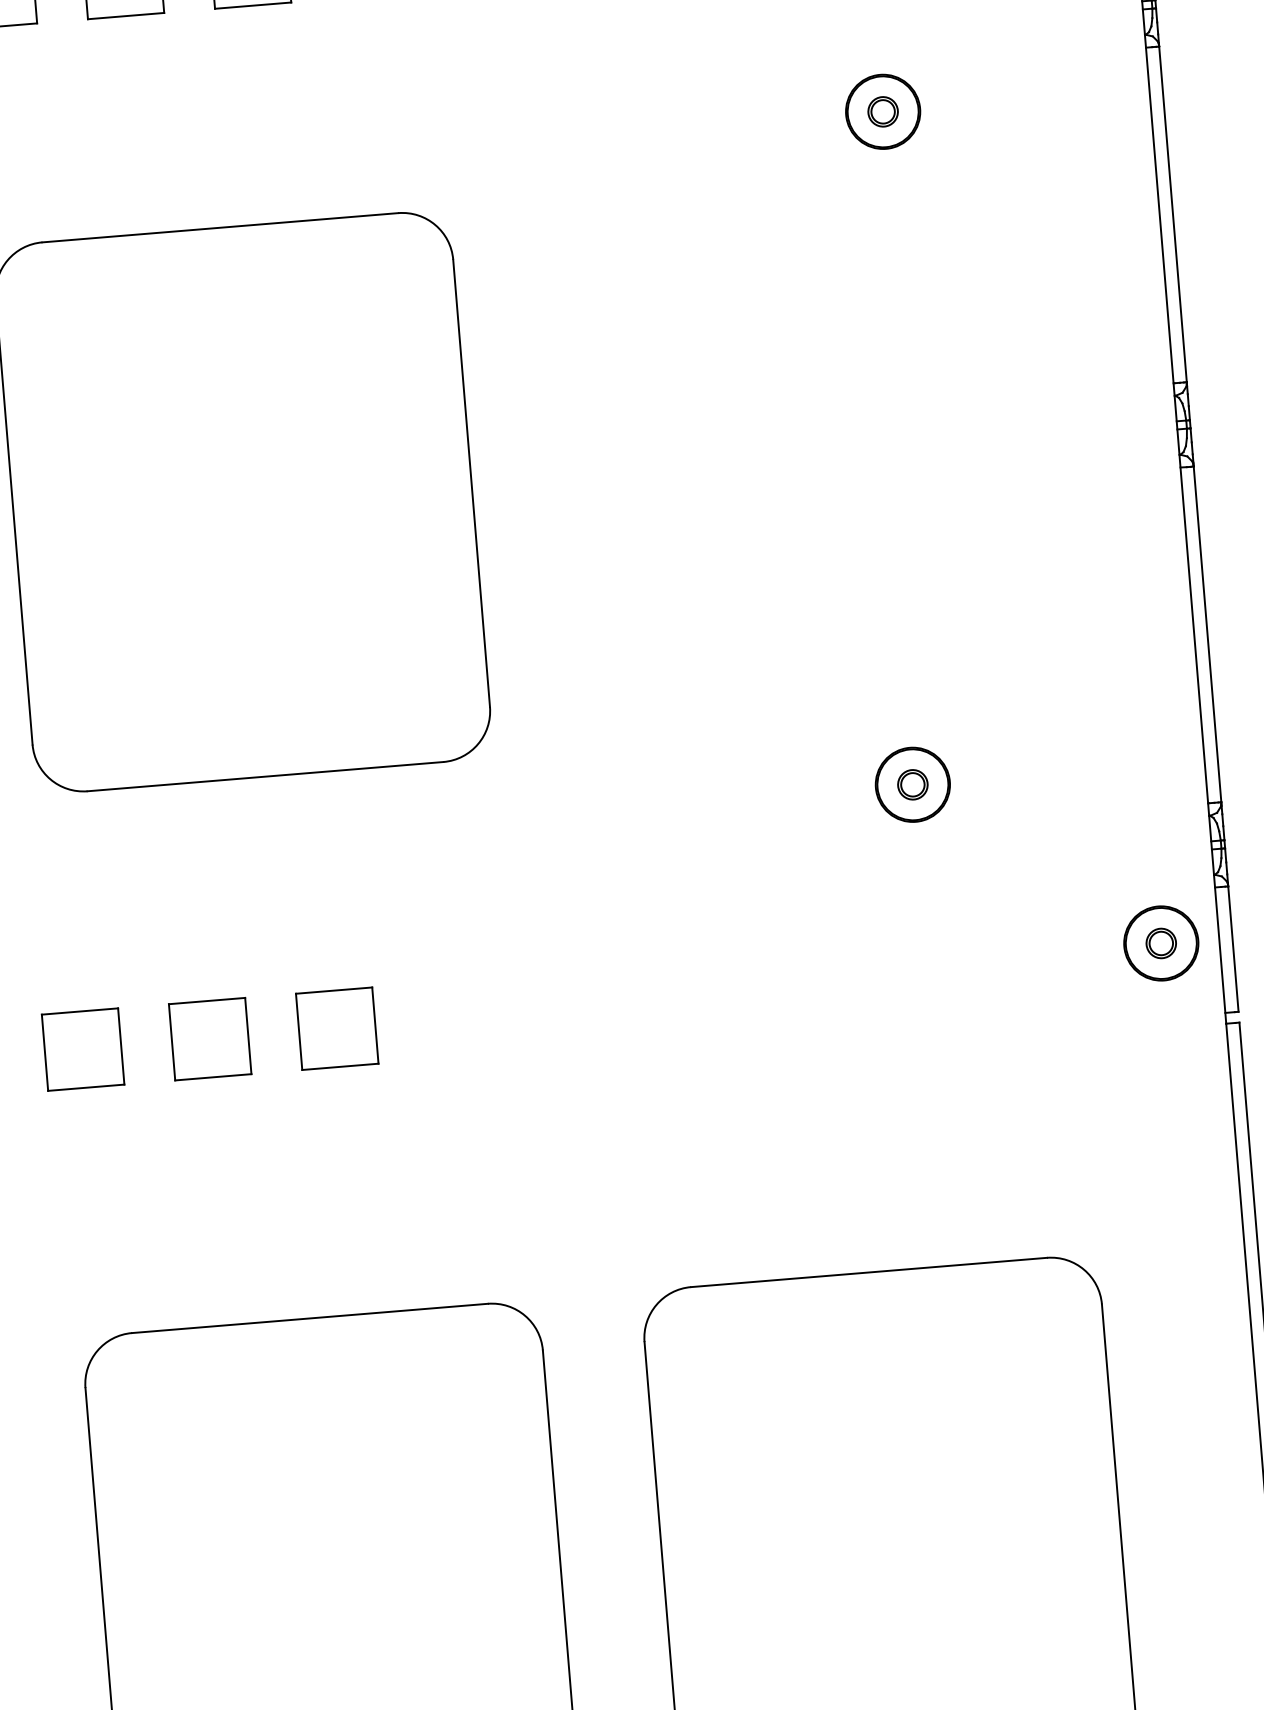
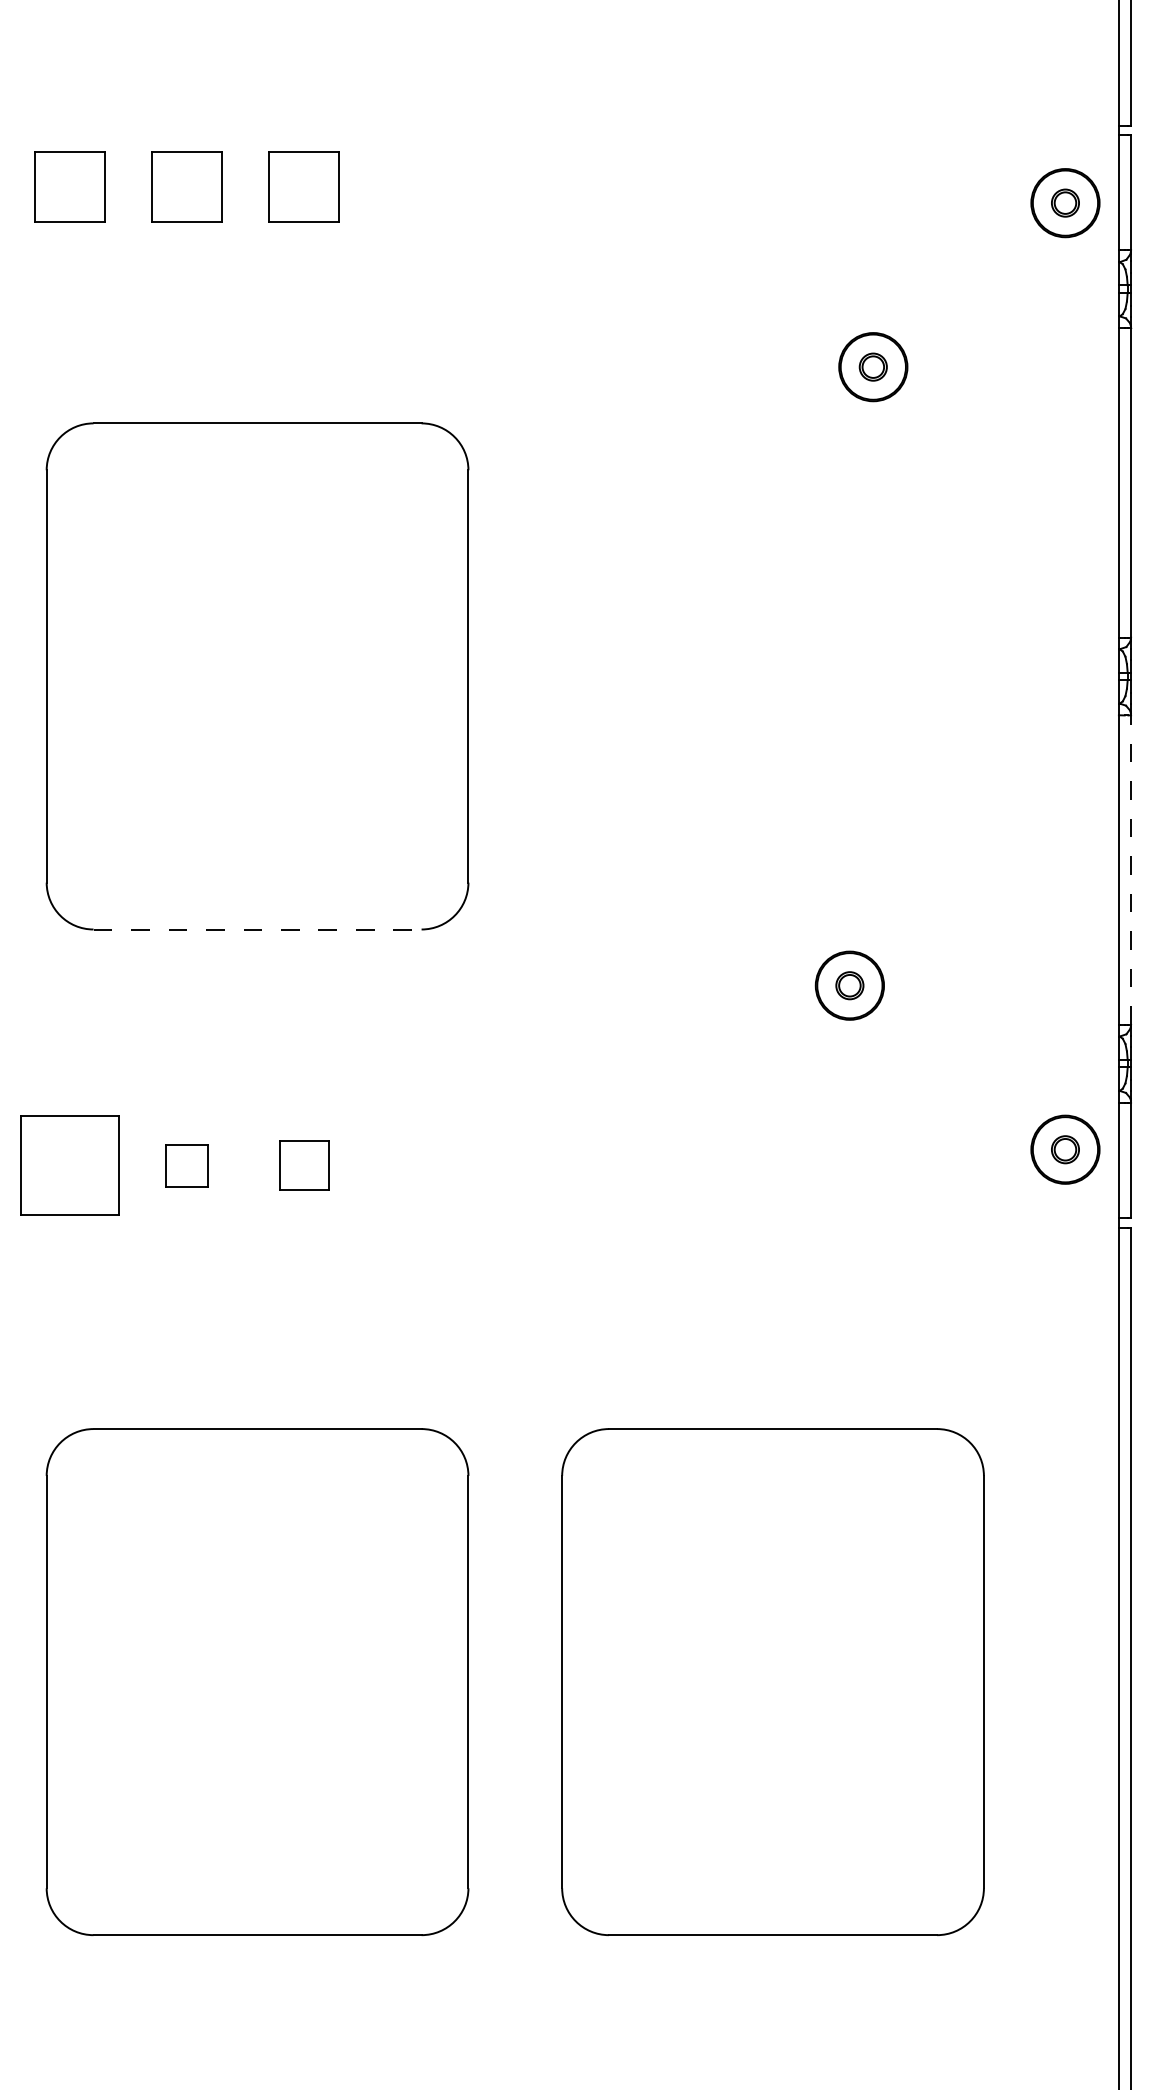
line: (1208, 634) -> (1131, 870), solid -> dashed
line: (266, 776) -> (258, 929), solid -> dashed
part: (336, 1028) -> (303, 1165), size x0.7
part: (209, 1038) -> (186, 1165), size x0.6
part: (82, 1049) -> (69, 1165), size x1.4

